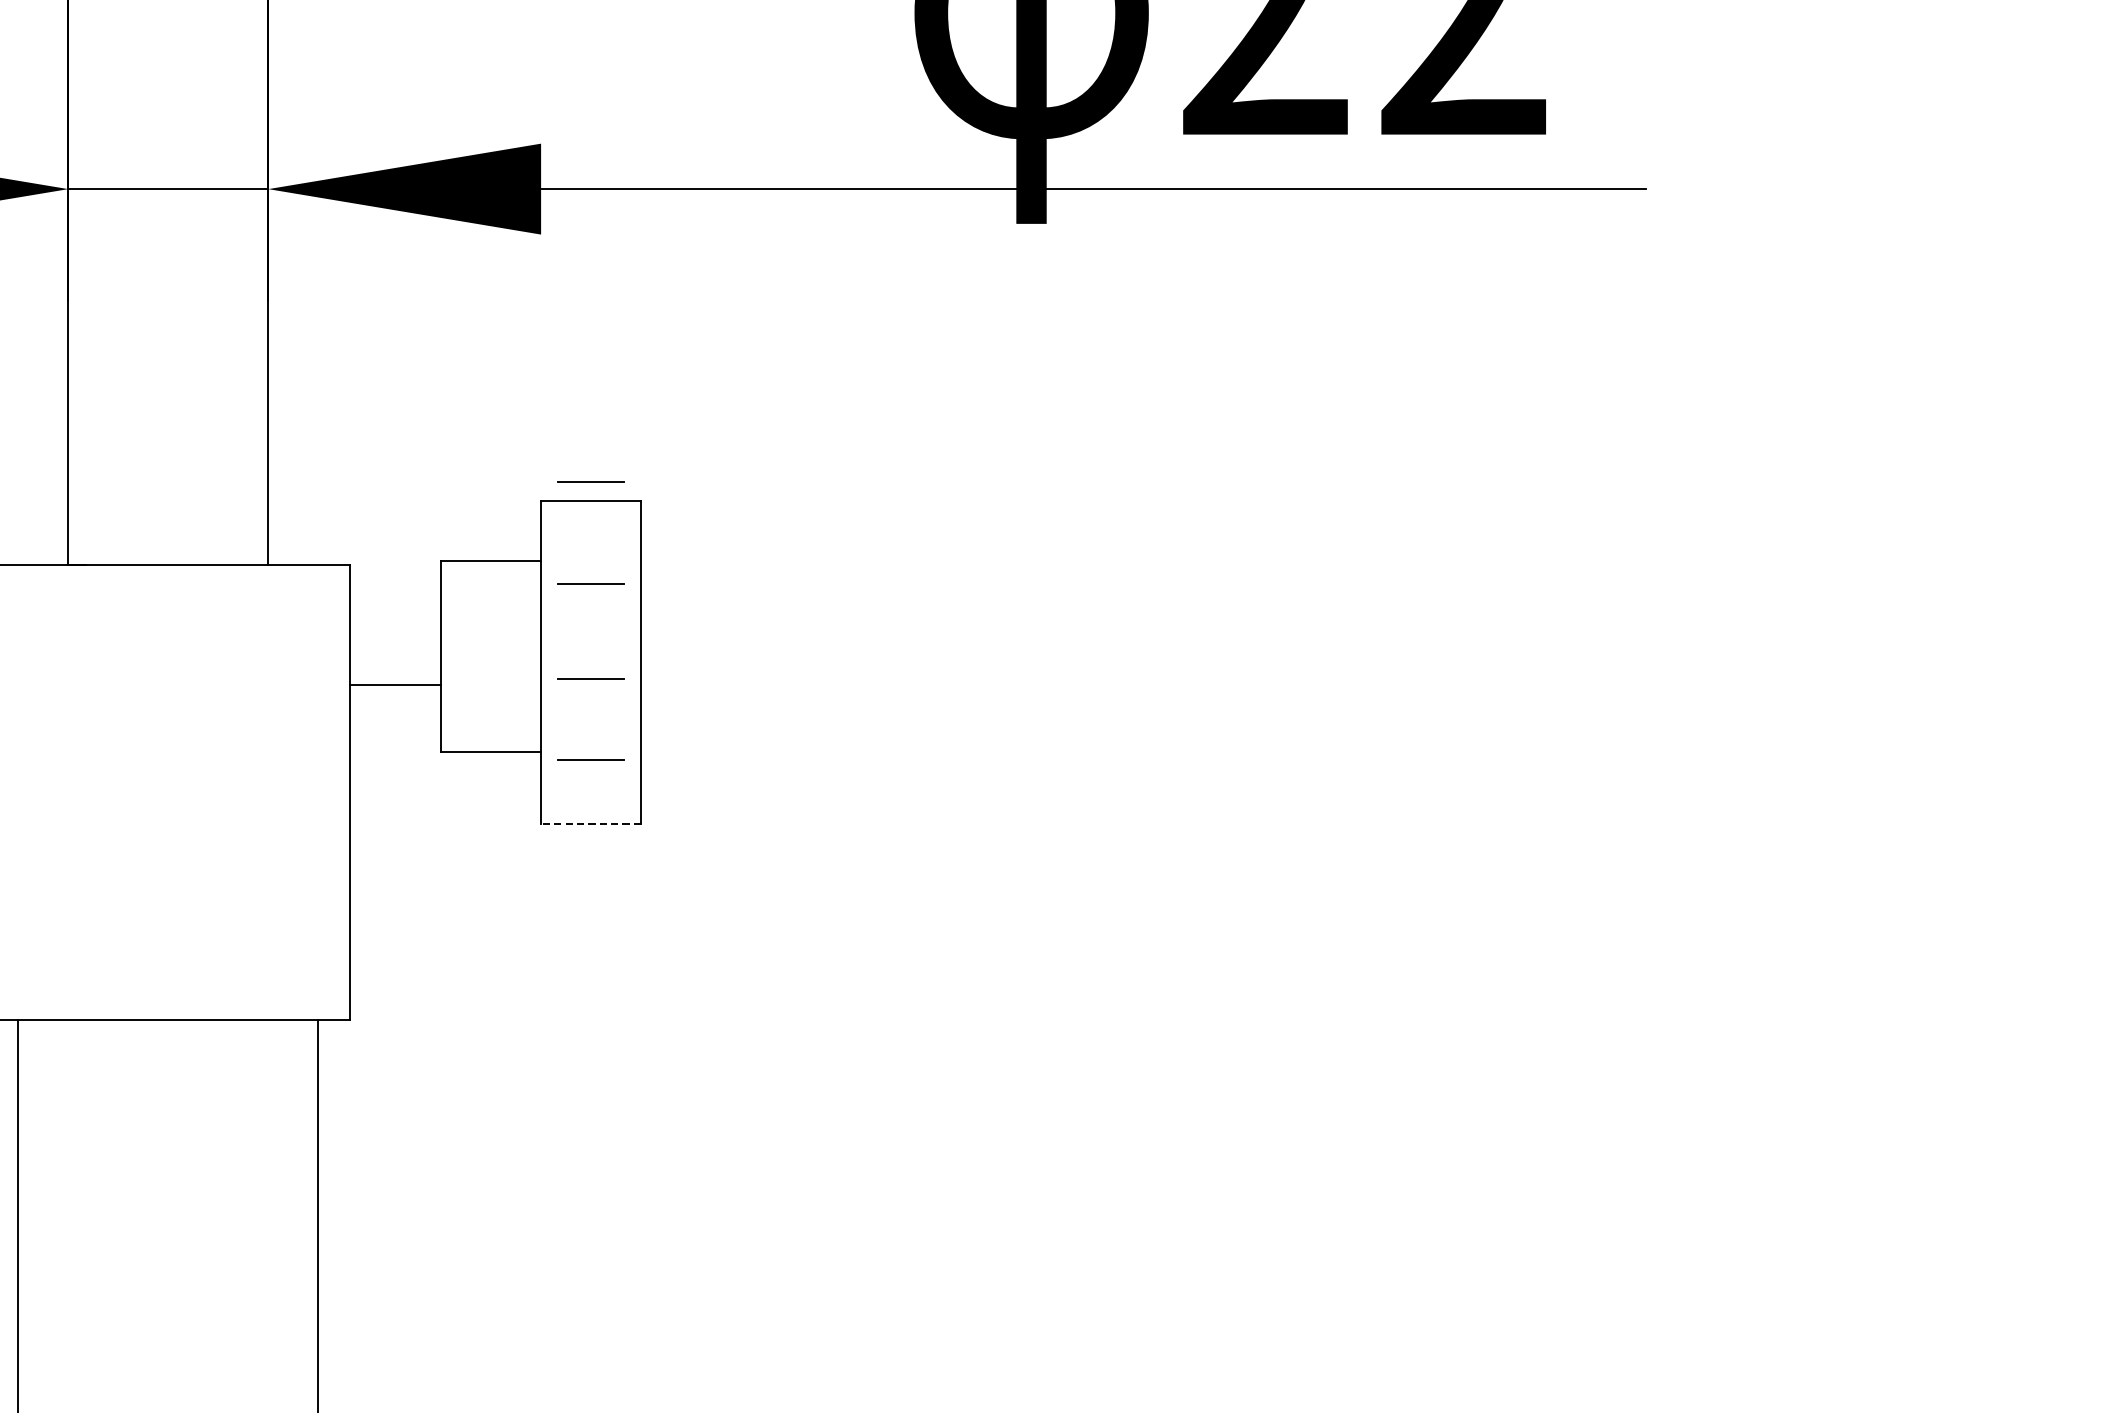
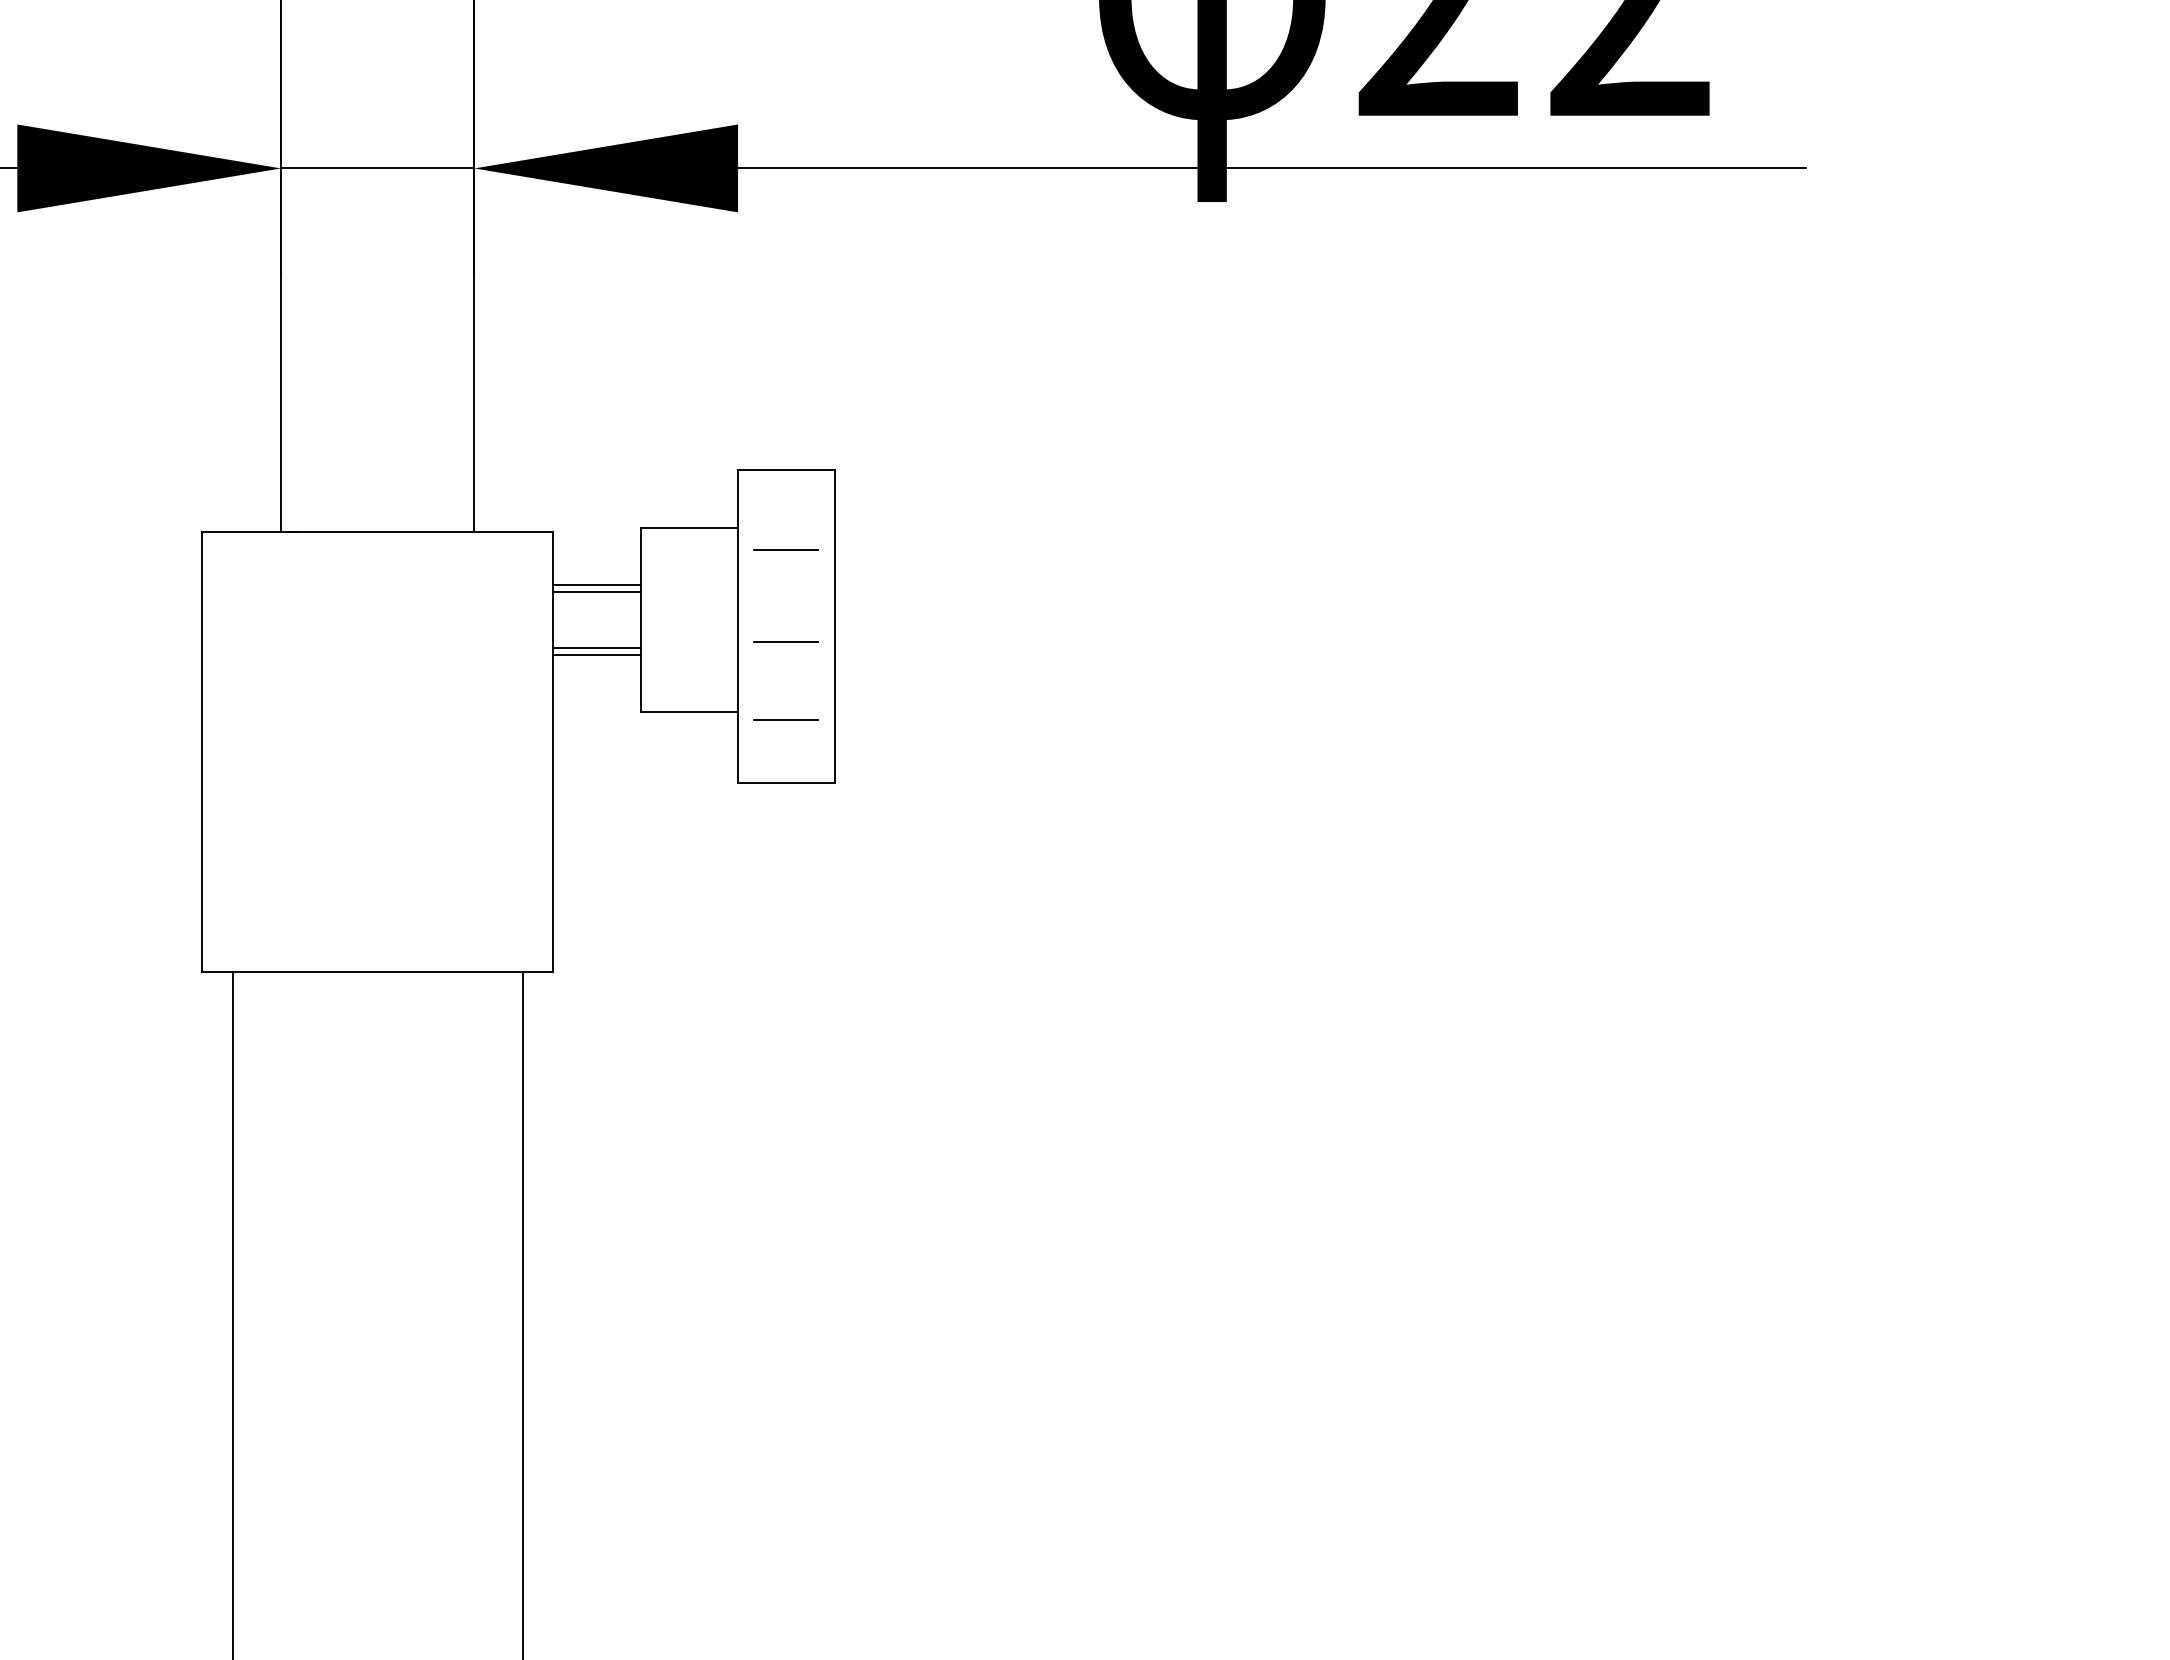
line: (590, 481) -> (785, 451), removed
line: (395, 619) -> (597, 584), added
line: (395, 626) -> (597, 591), added
line: (395, 692) -> (597, 655), added
line: (590, 824) -> (785, 782), dashed -> solid

